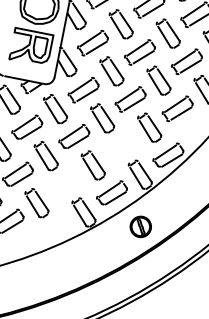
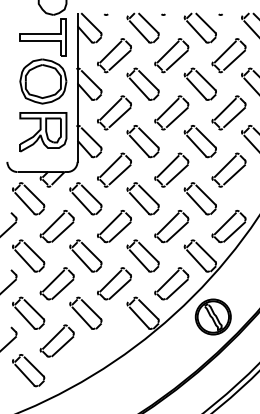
part: (121, 145) -> (171, 226), added
part: (65, 183) -> (114, 283), added
part: (140, 226) -> (212, 316), size x1.43

